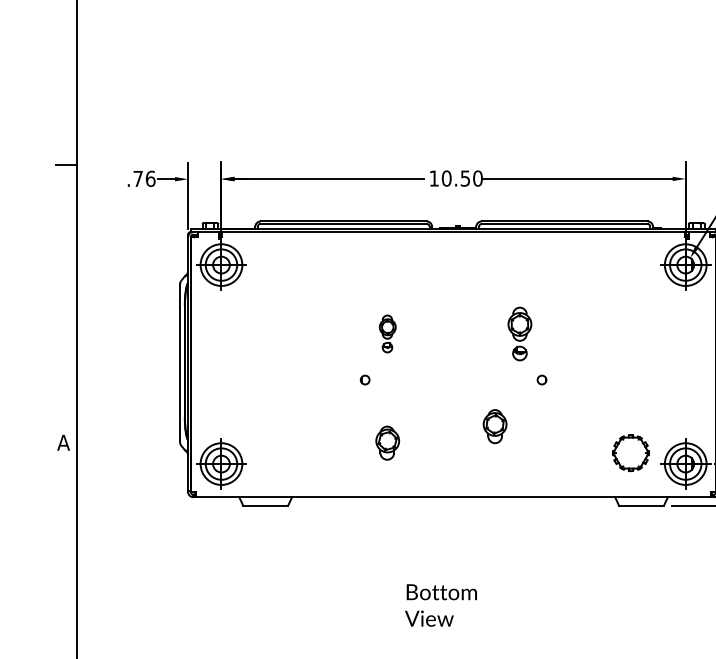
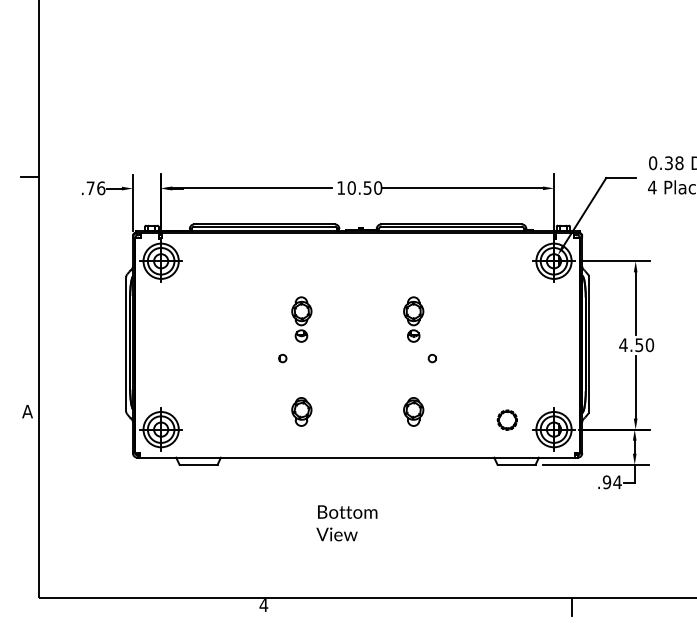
part: (387, 333) -> (301, 319), size x1.43
part: (494, 426) -> (413, 411), moved
part: (629, 452) -> (506, 419), size x0.62
text: (440, 605) -> (346, 523), moved

